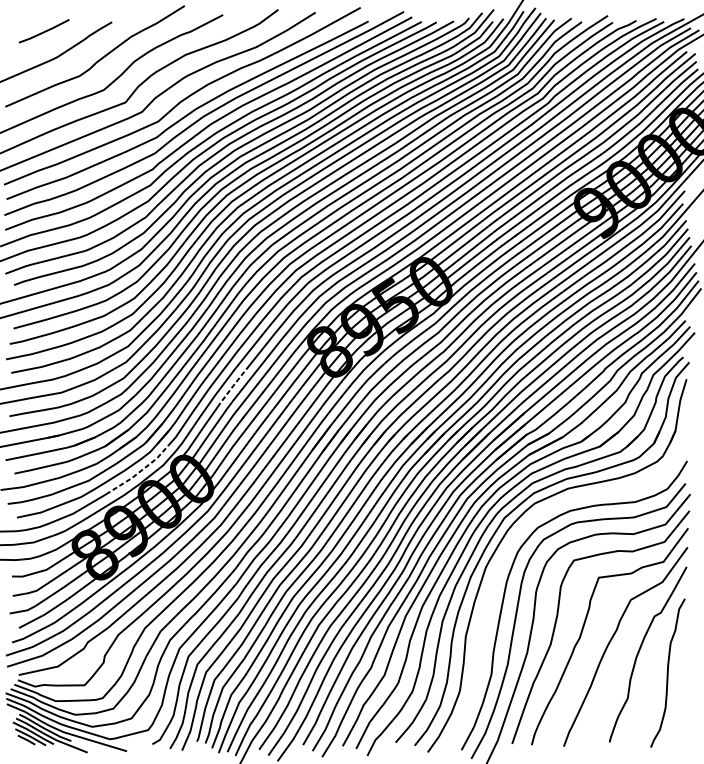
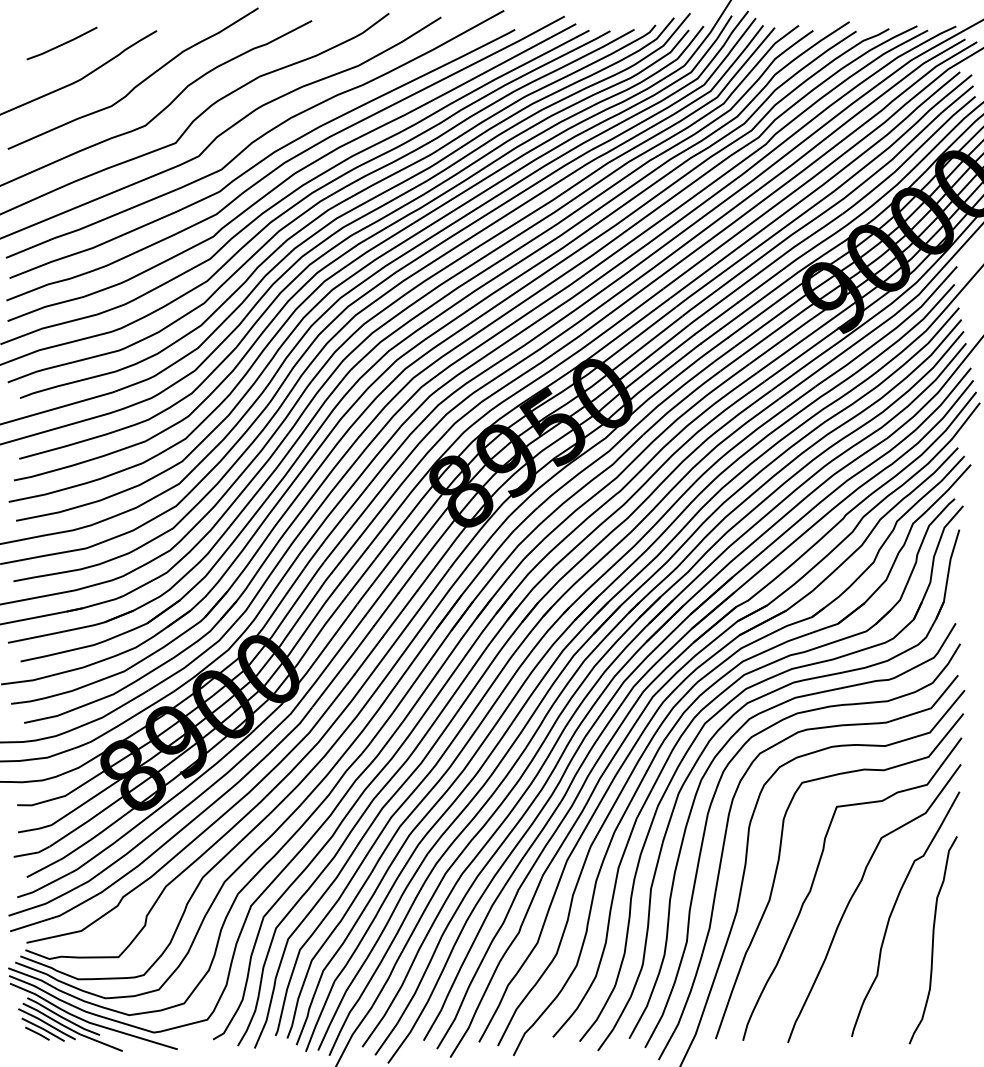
line: (232, 387) -> (324, 541), dashed -> solid
line: (139, 472) -> (195, 659), dashed -> solid
curve: (496, 575) -> (694, 803), added

